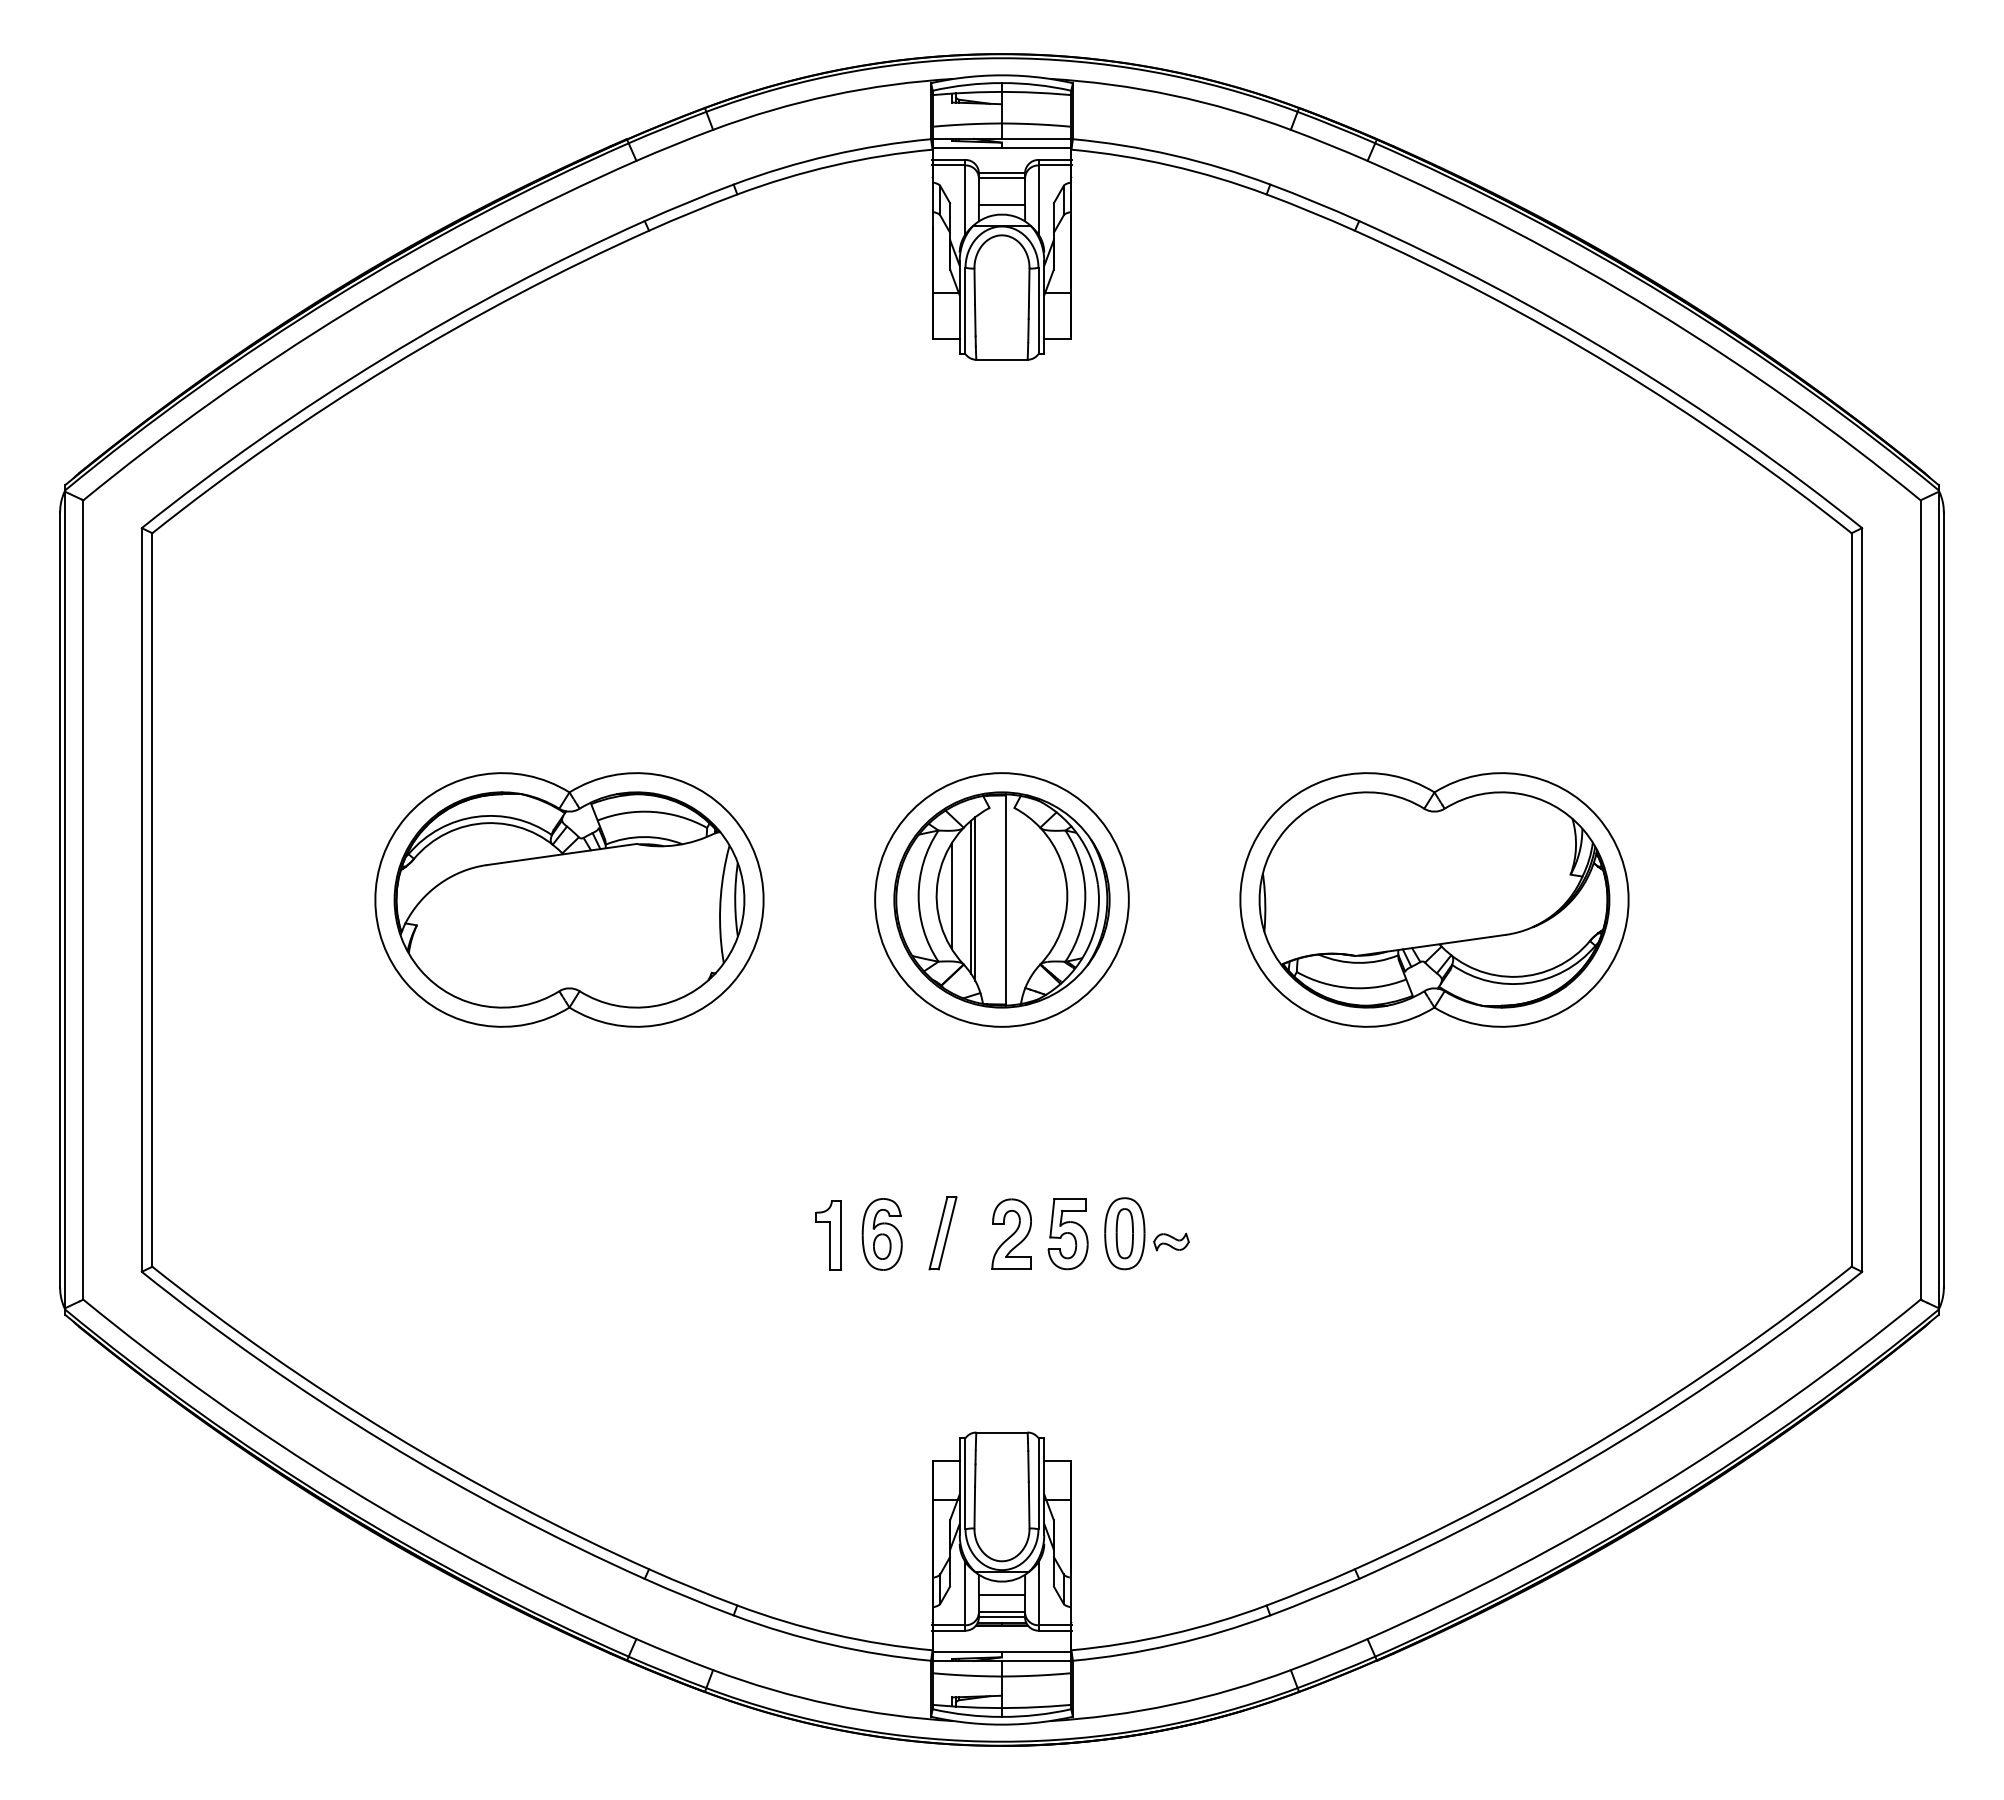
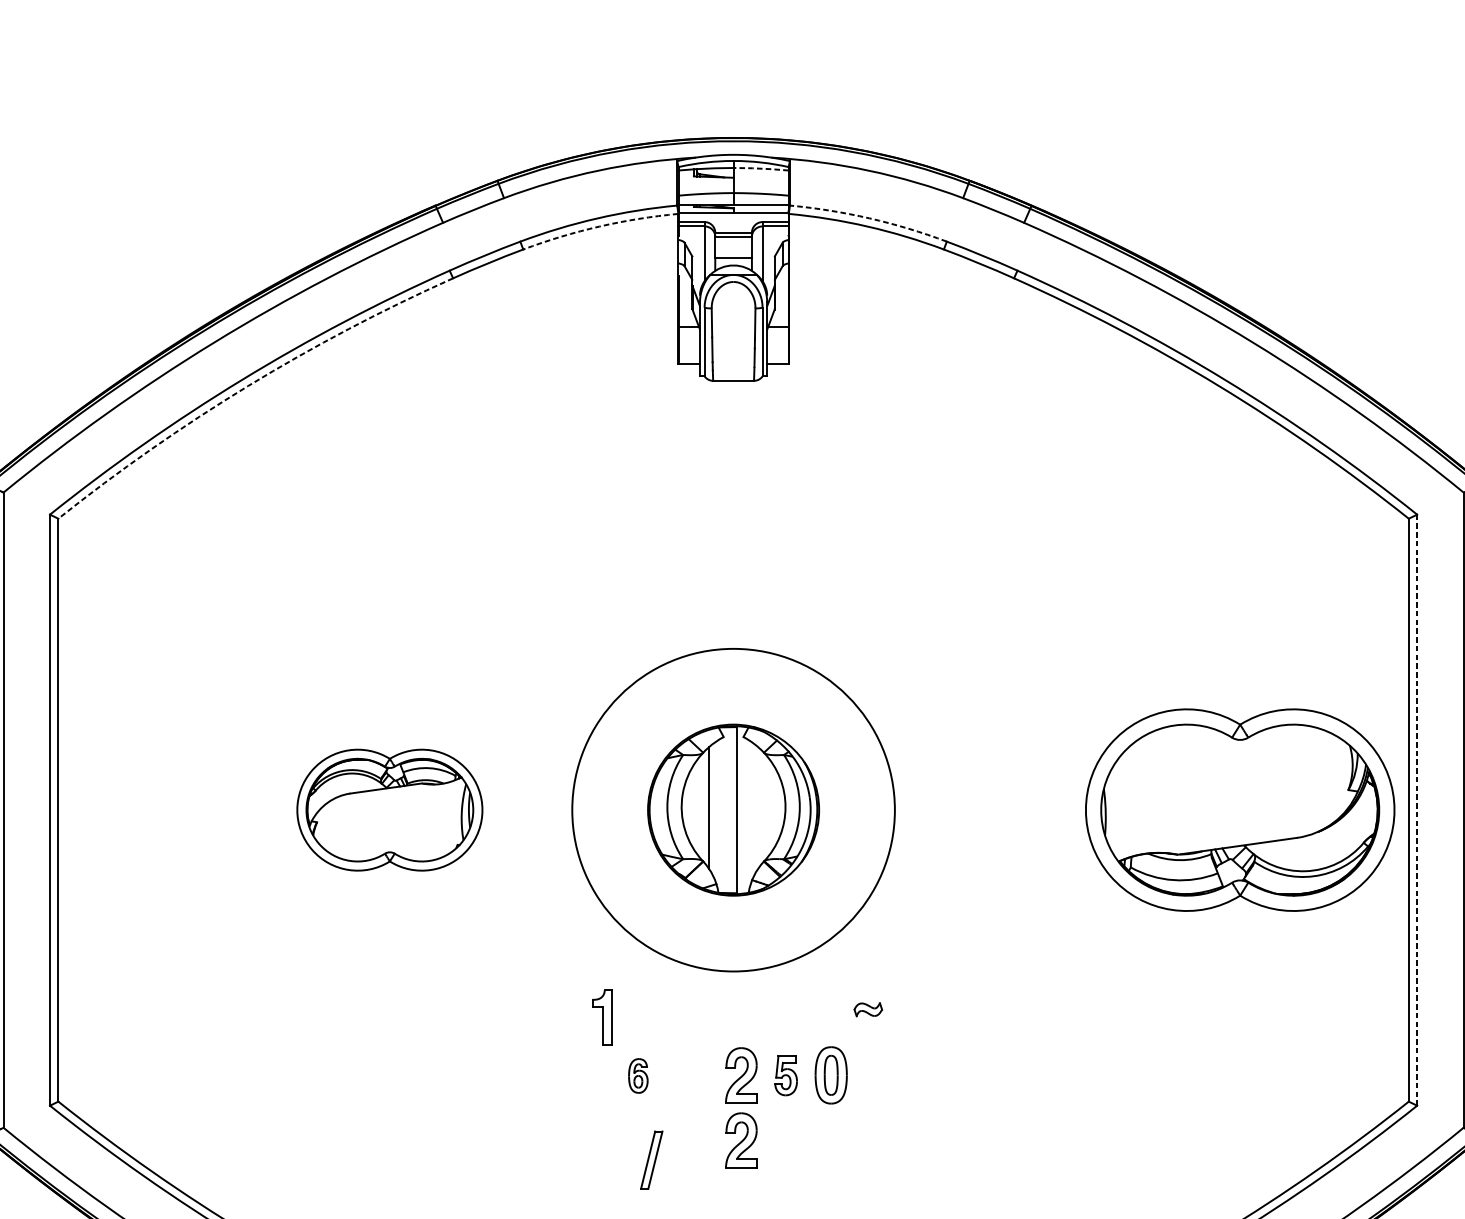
line: (1036, 92) -> (761, 168), solid -> dashed
arc: (1173, 155) -> (869, 218), solid -> dashed
arc: (833, 165) -> (599, 226), solid -> dashed
arc: (391, 366) -> (248, 386), solid -> dashed
line: (952, 895) -> (694, 806), removed
line: (975, 898) -> (712, 808), removed
part: (569, 899) -> (389, 809), size x0.6
circle: (1001, 899) -> (733, 809), size x1.6
part: (1434, 899) -> (1240, 809), moved
line: (1862, 899) -> (1417, 809), solid -> dashed
part: (942, 1233) -> (651, 1160), moved
part: (881, 1234) -> (637, 1076), size x0.6
part: (1067, 1234) -> (785, 1076), size x0.7
part: (828, 1235) -> (602, 1017), moved
part: (1171, 1241) -> (868, 1009), moved
part: (1011, 1315) -> (741, 1140), added

